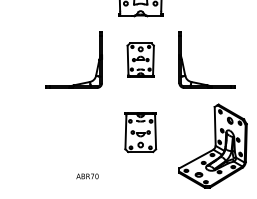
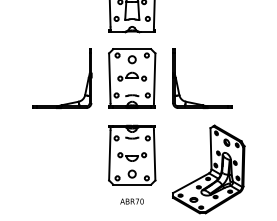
part: (140, 59) -> (132, 78), size x1.67
part: (140, 131) -> (132, 154), size x1.43
text: (86, 176) -> (131, 201), moved

